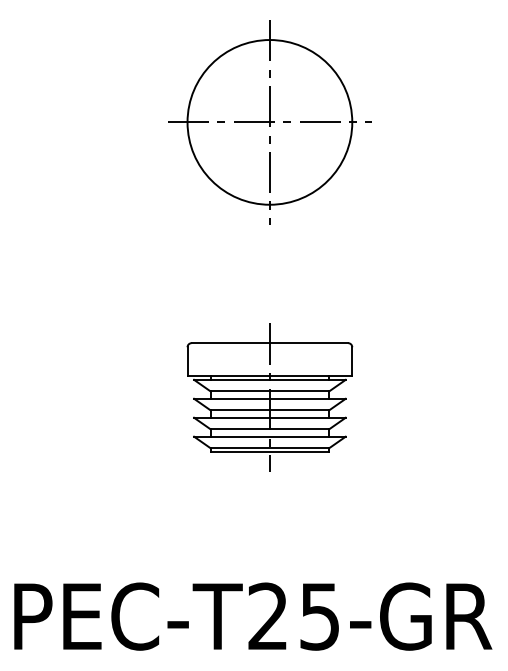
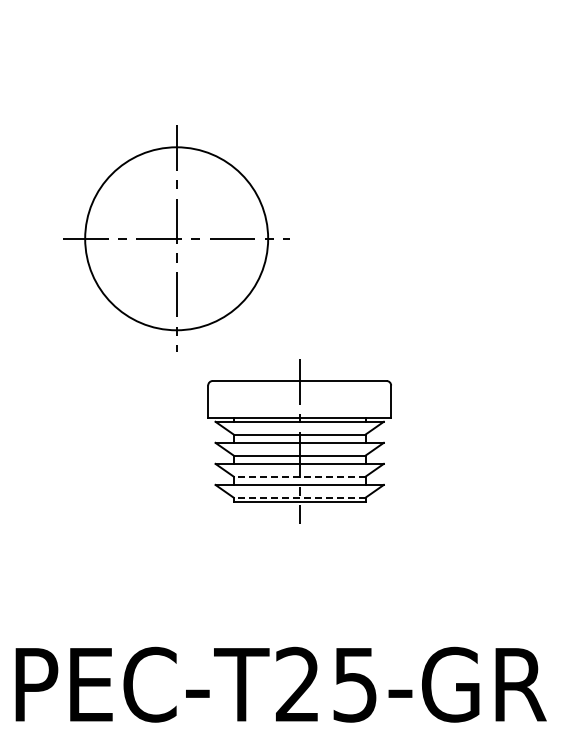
part: (269, 122) -> (176, 238), moved
line: (269, 429) -> (299, 476), solid -> dashed
line: (269, 448) -> (299, 497), solid -> dashed

